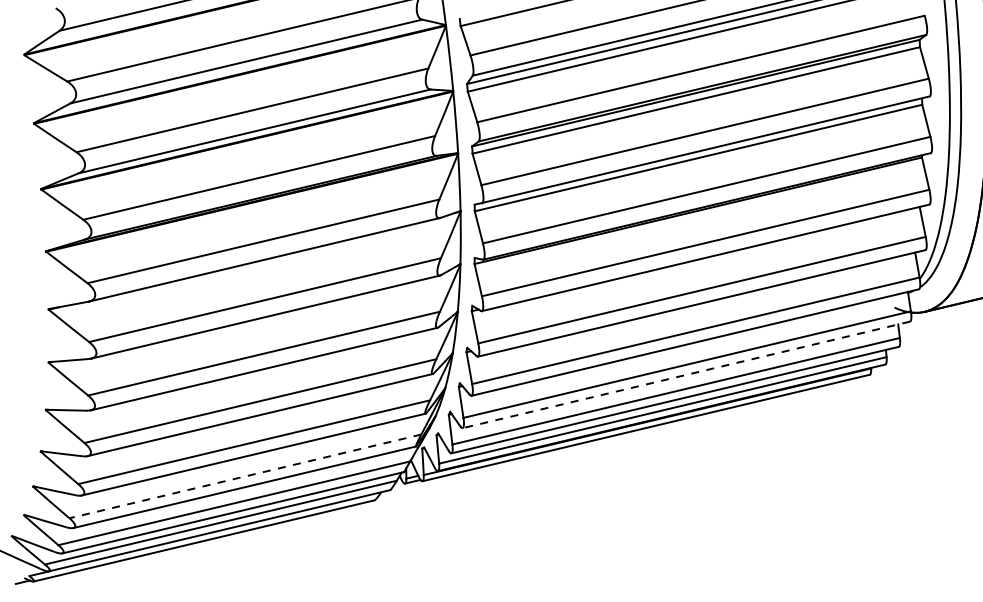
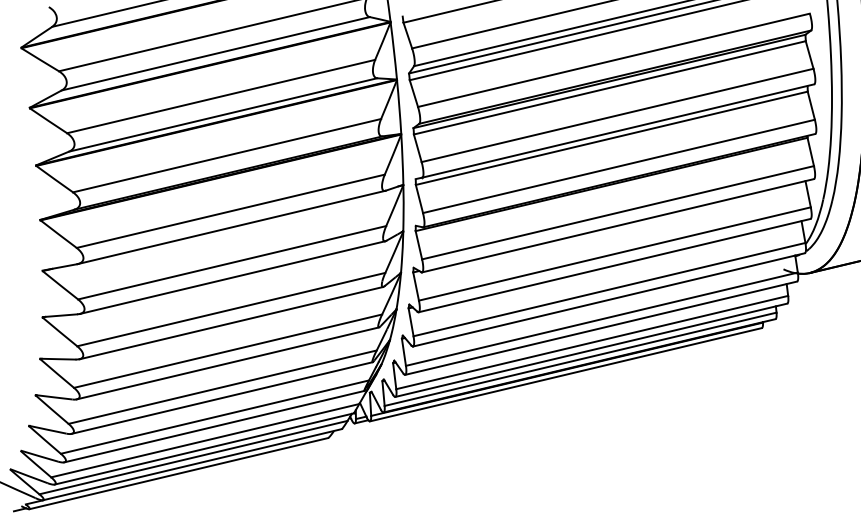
line: (685, 375) -> (600, 328), dashed -> solid
line: (244, 476) -> (214, 417), dashed -> solid

